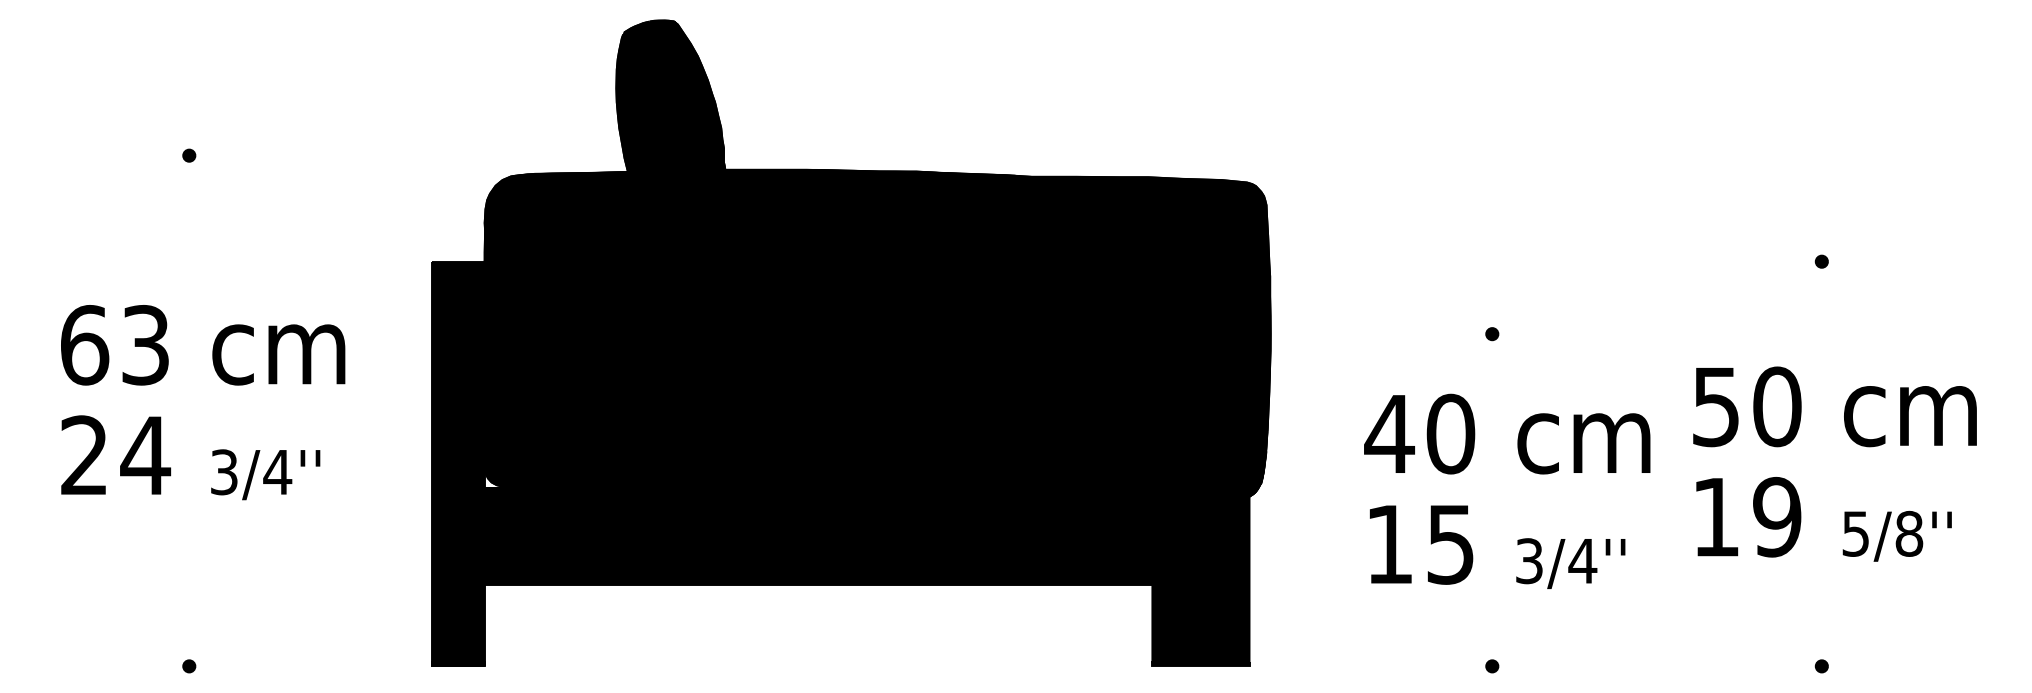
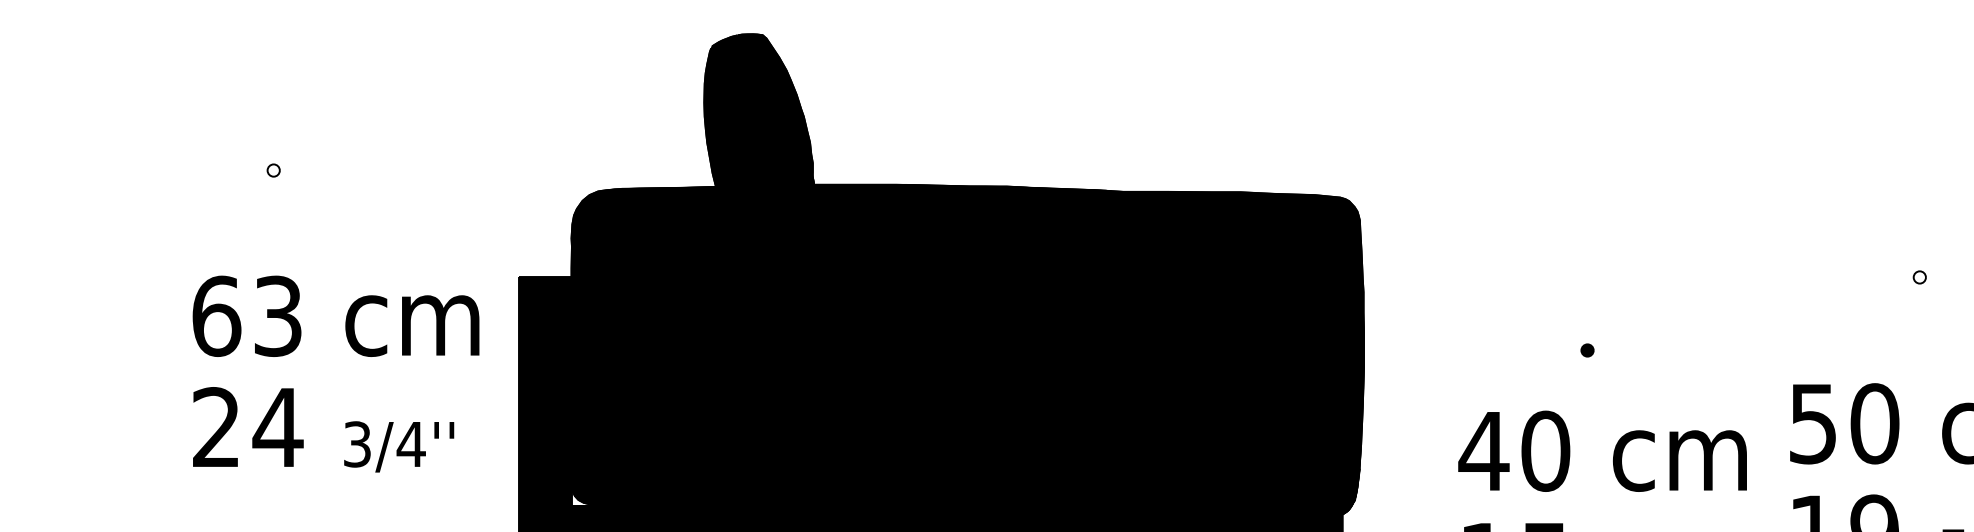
fill: (189, 155) -> (273, 170), removed
fill: (1821, 261) -> (1919, 277), removed
text: (203, 402) -> (336, 374), moved

